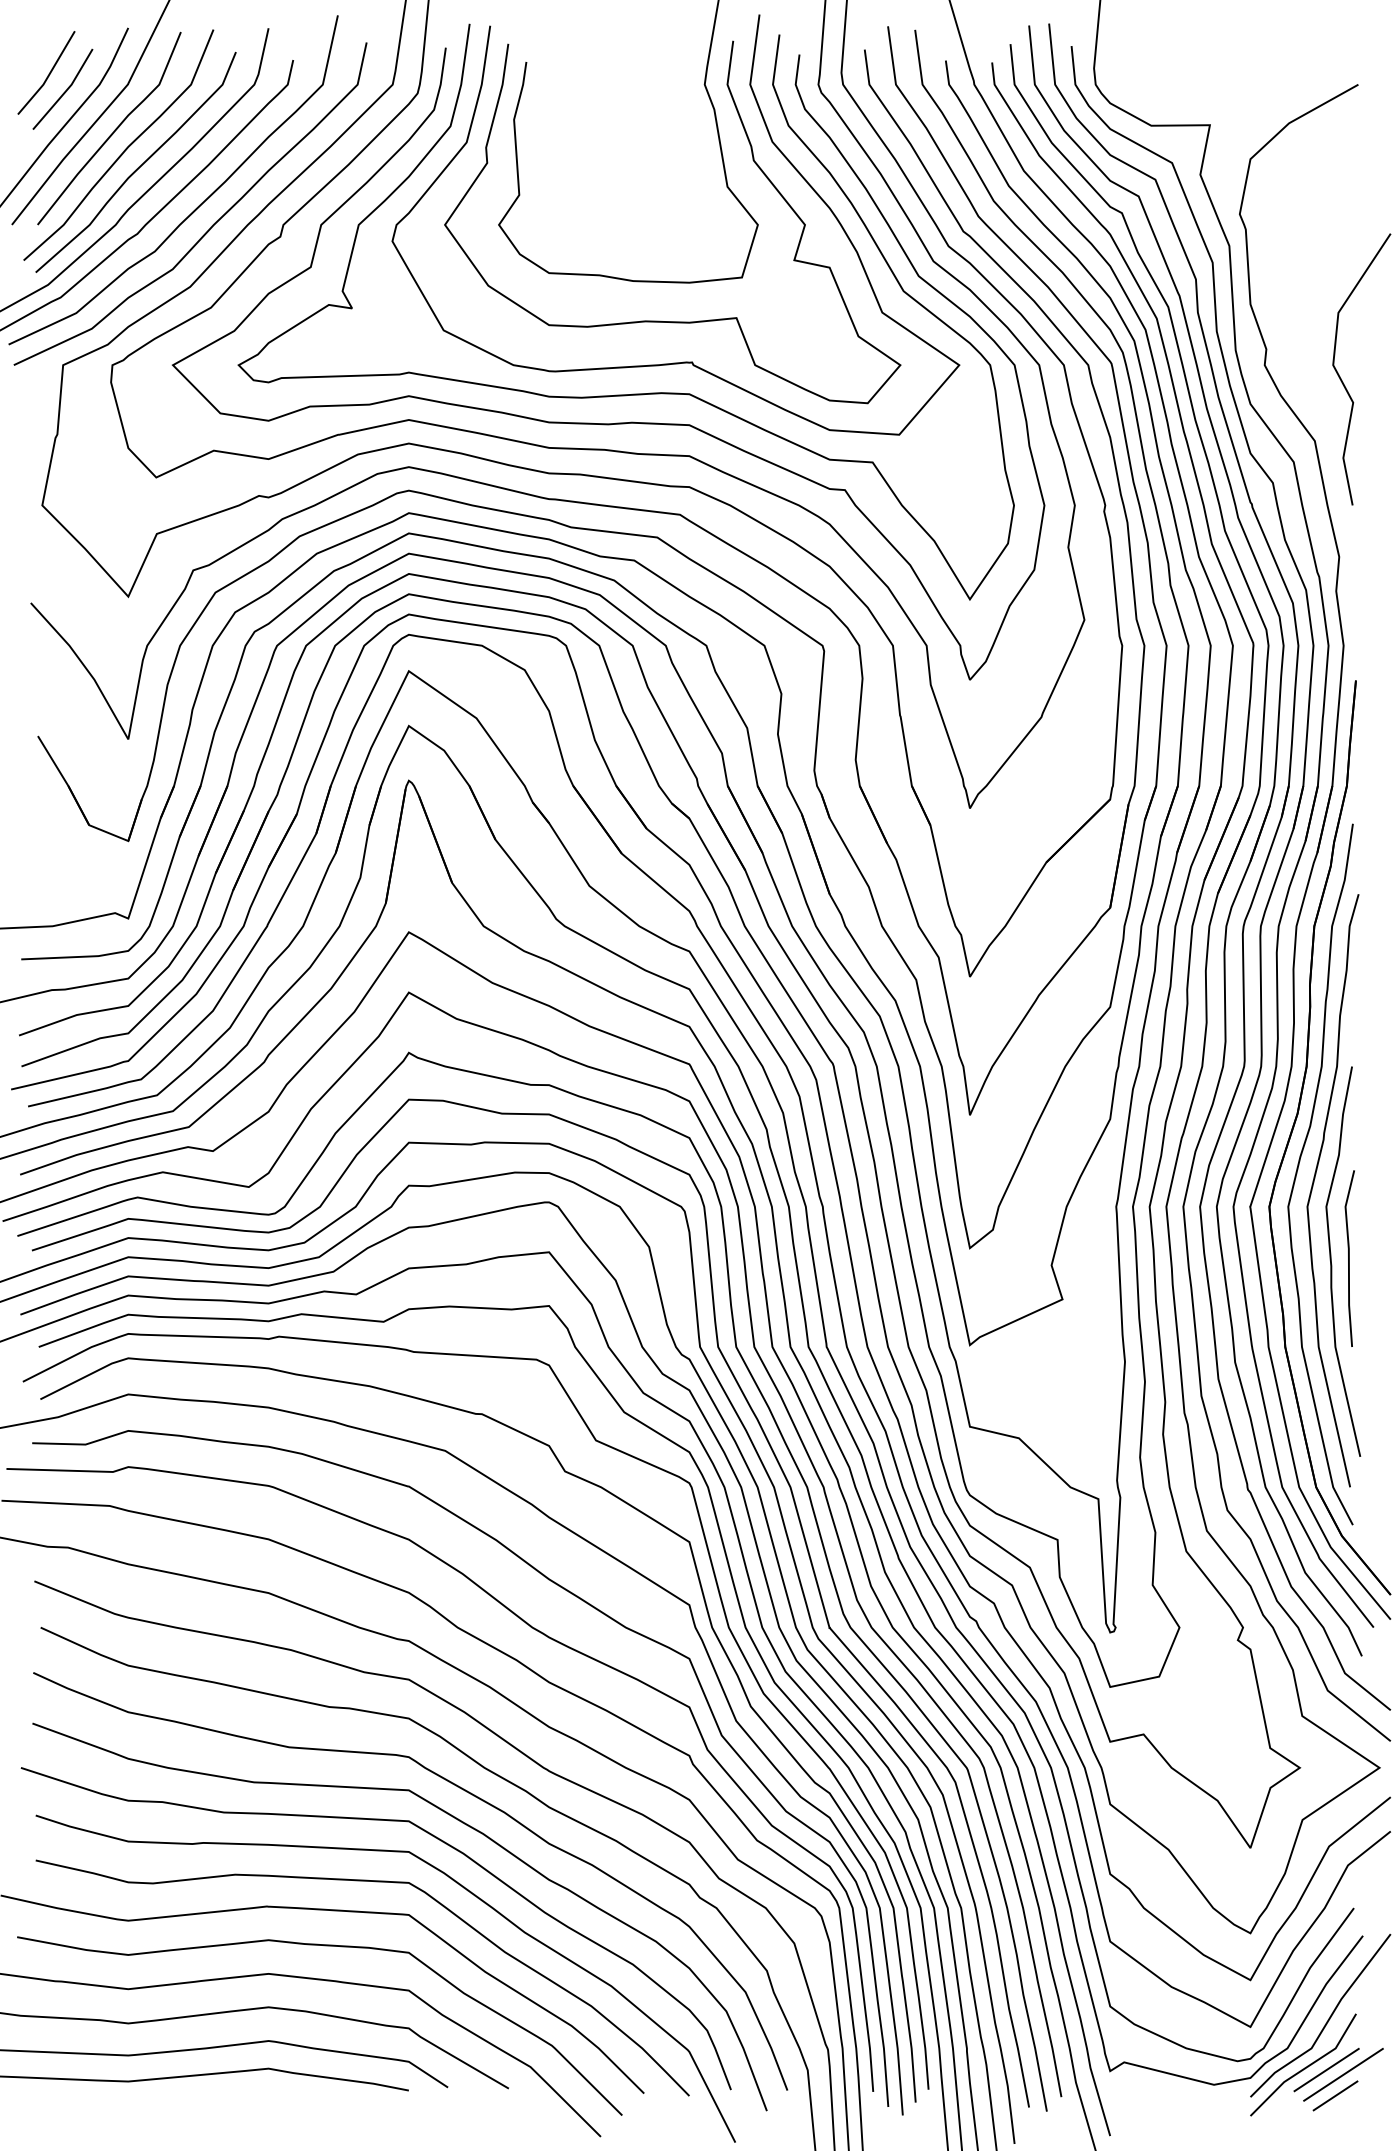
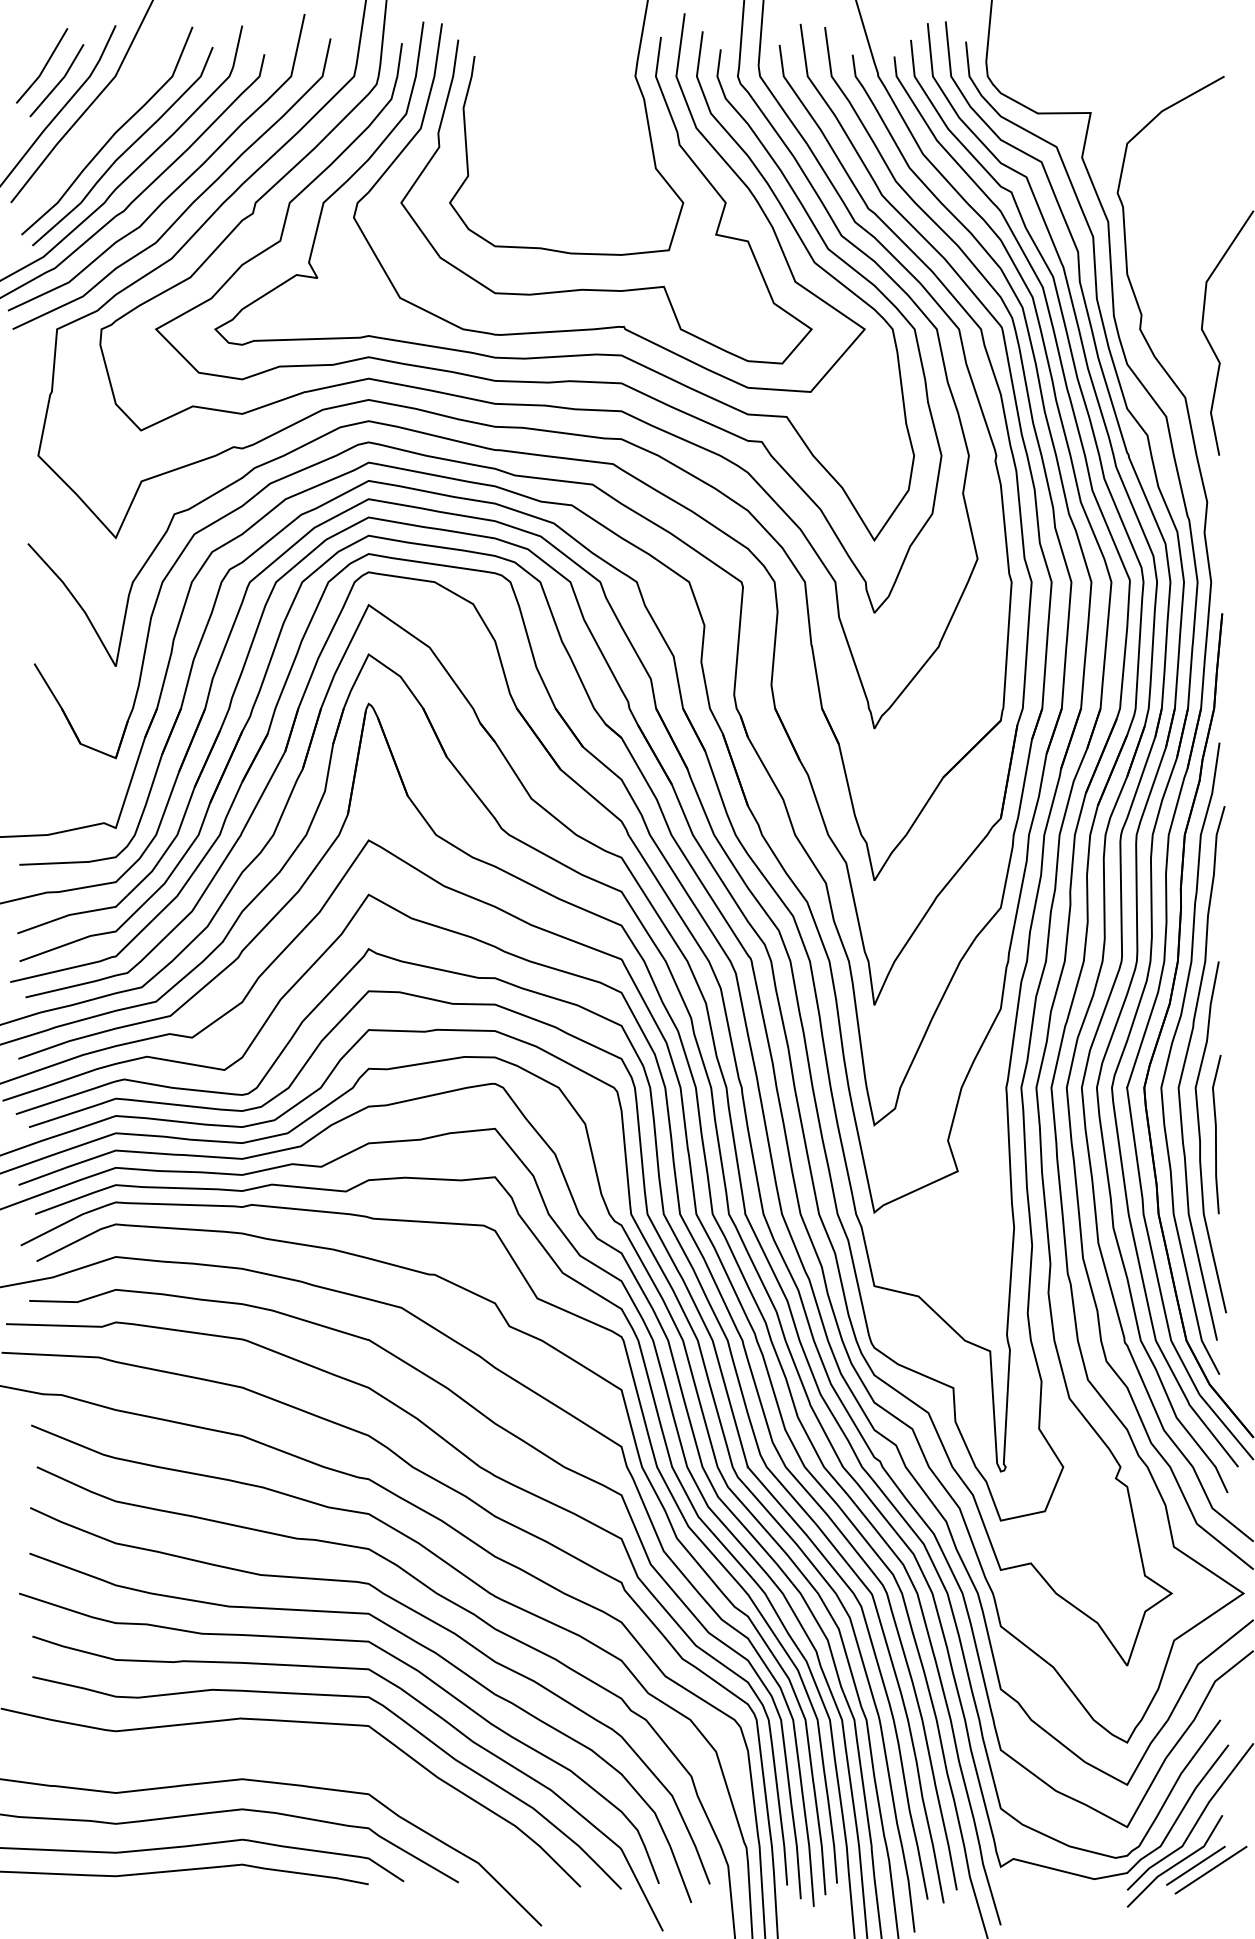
curve: (113, 131) -> (102, 118), removed
curve: (324, 1946) -> (292, 1754), removed
line: (1335, 2095) -> (1203, 1888), removed

